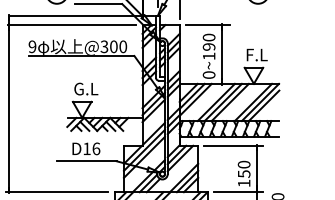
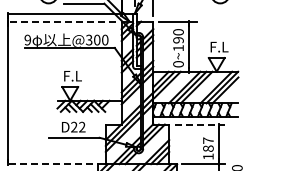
line: (71, 24) -> (61, 21), solid -> dashed
text: (86, 88) -> (73, 75), G.L -> F.L
line: (234, 145) -> (200, 124), solid -> dashed
text: (91, 148) -> (78, 126), D16 -> D22
text: (244, 169) -> (208, 144), 150 -> 187
line: (56, 192) -> (48, 164), solid -> dashed

